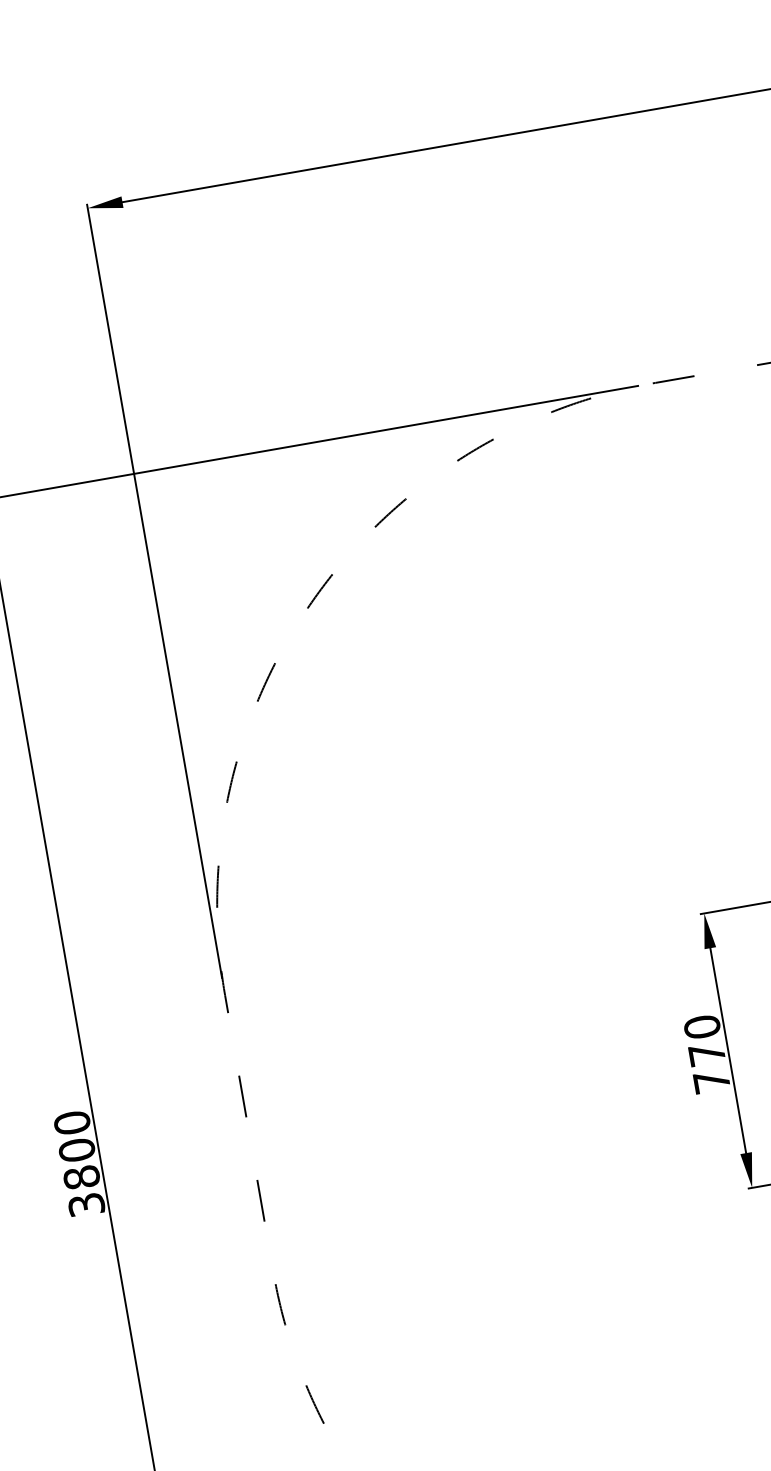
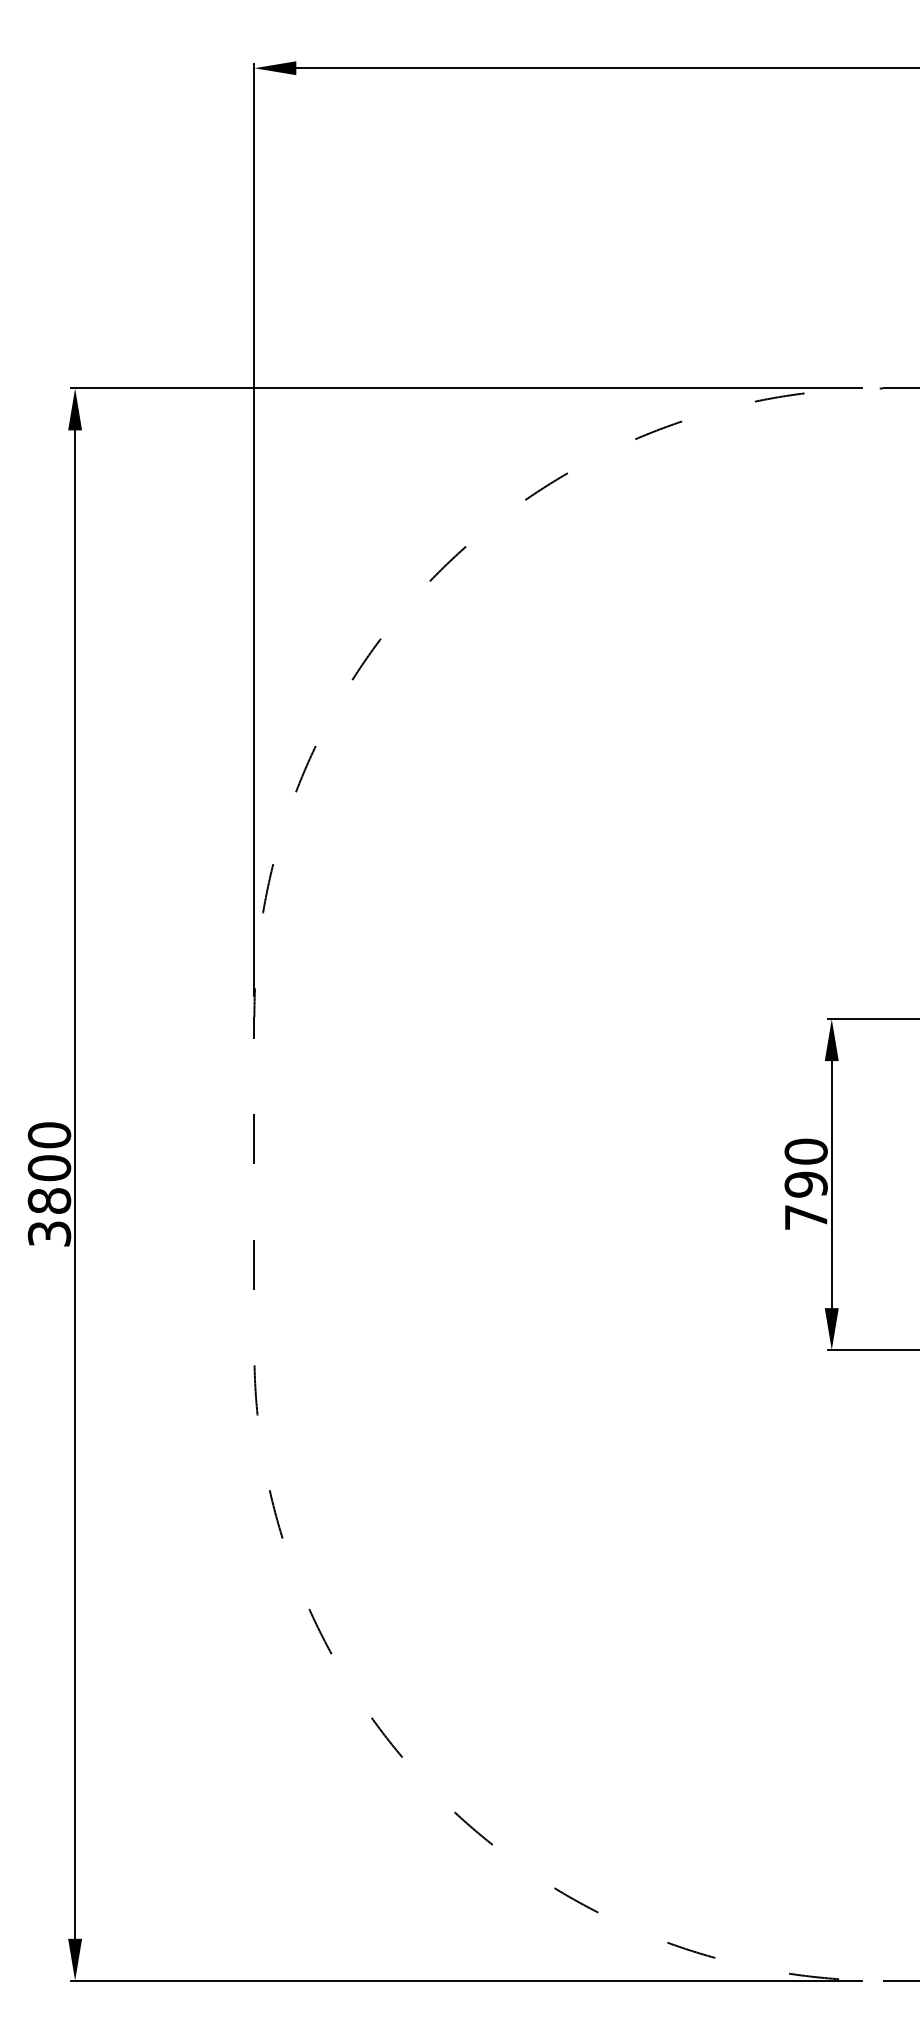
text: (706, 1054) -> (805, 1184), 770 -> 790

